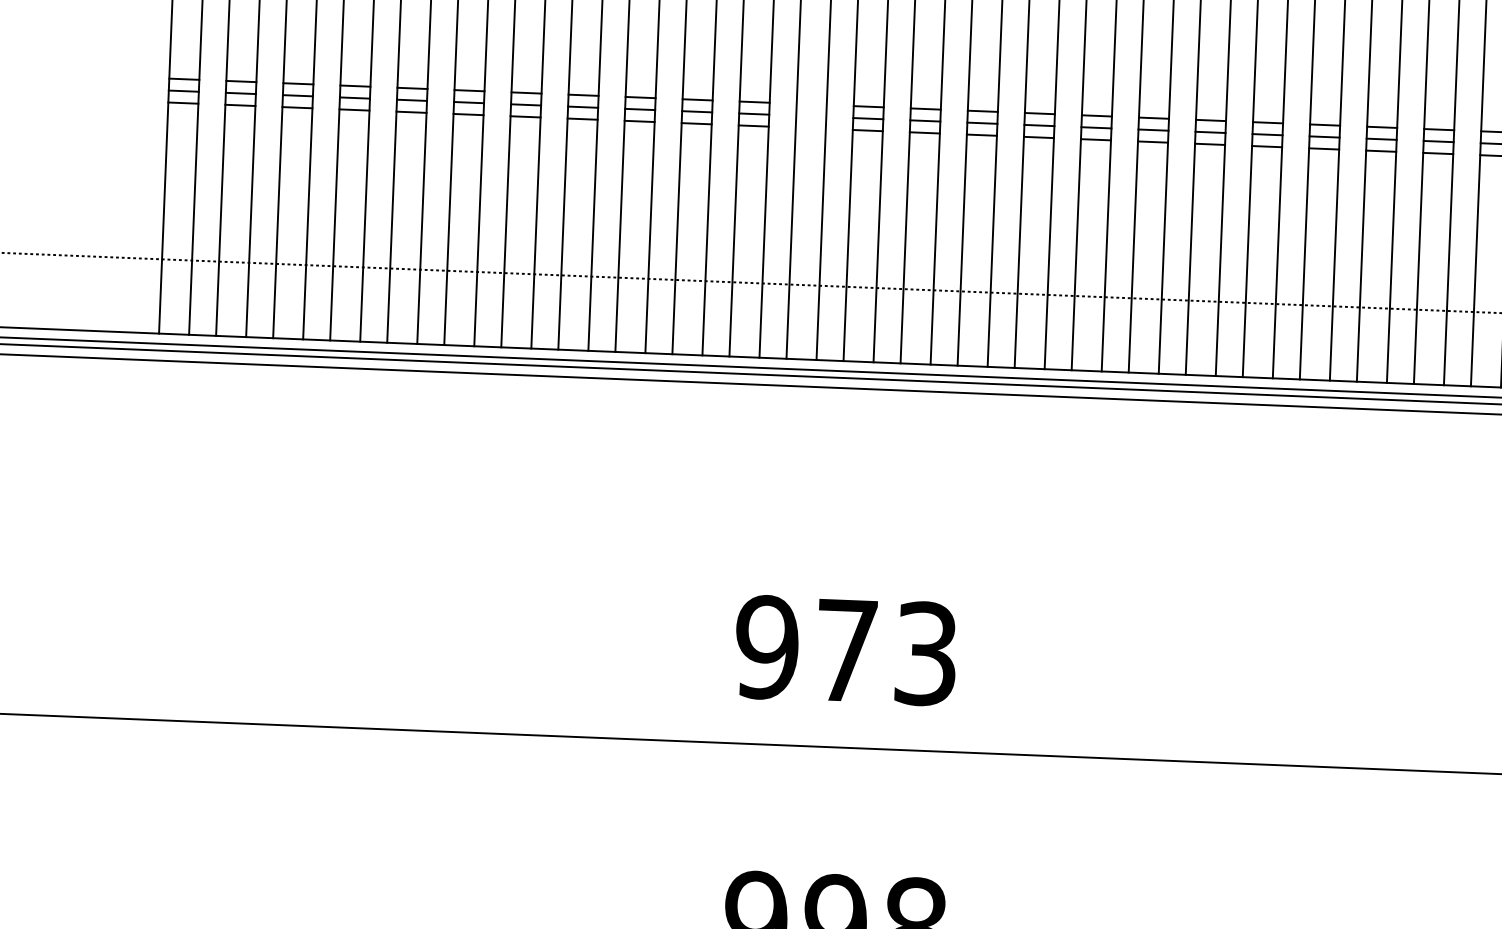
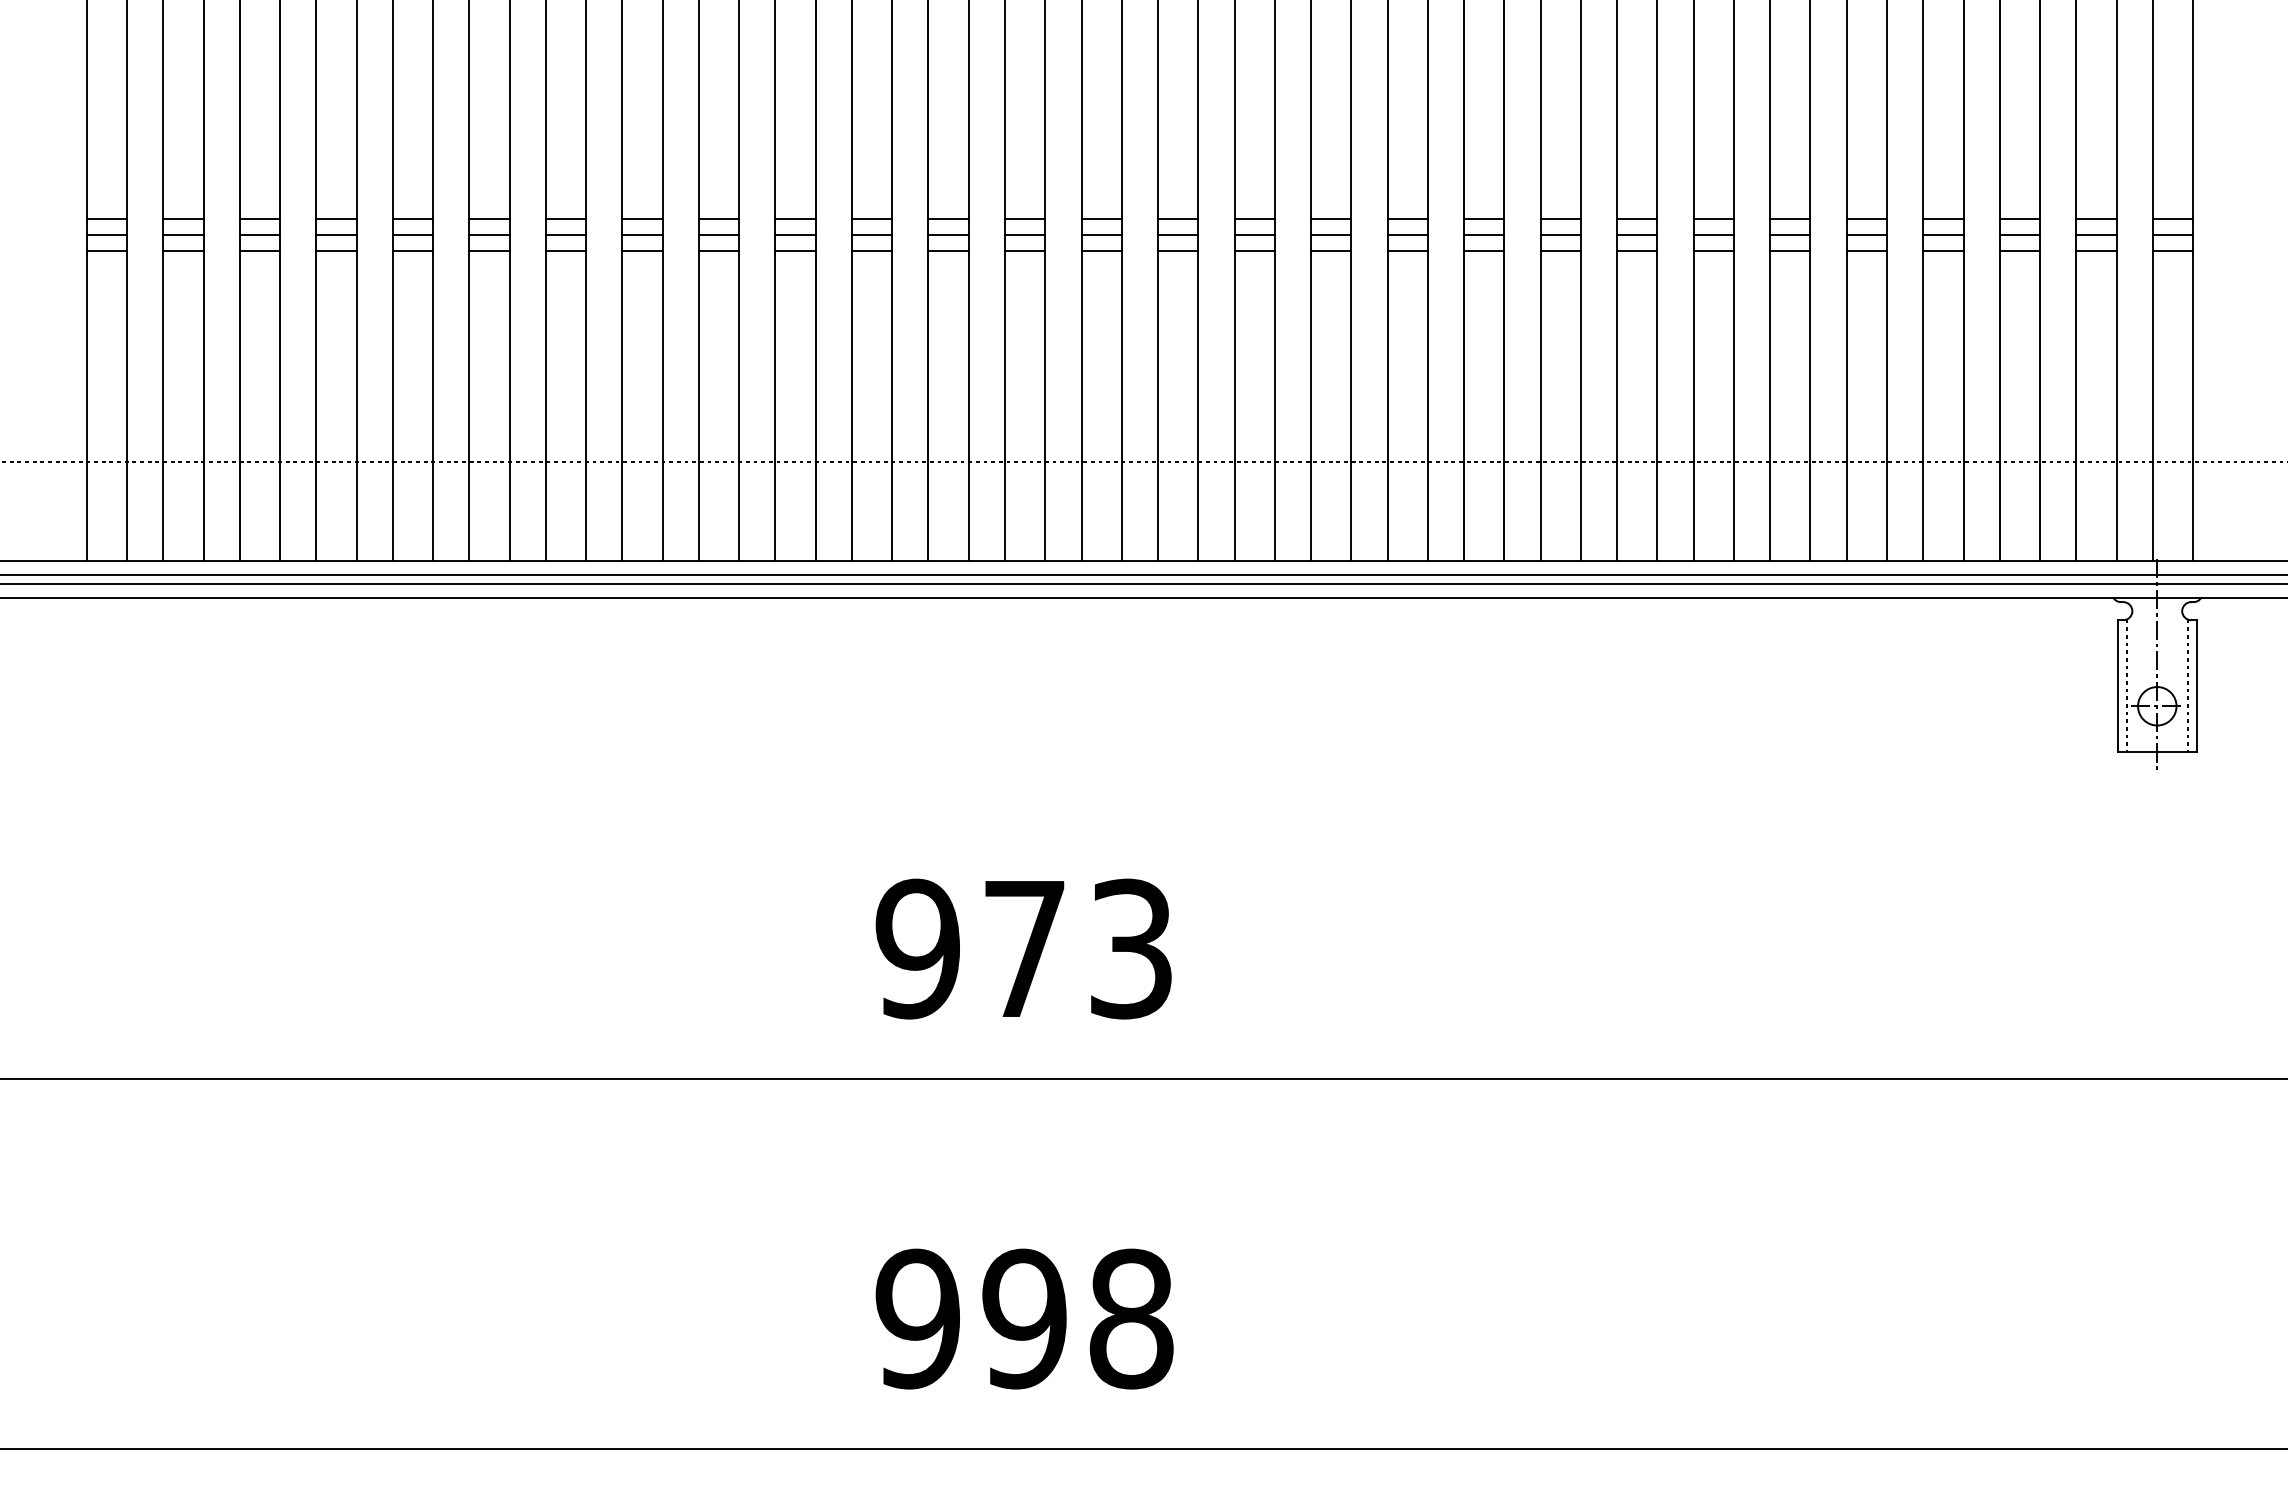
line: (811, 104) -> (948, 219), added
line: (811, 116) -> (948, 235), added
line: (810, 128) -> (948, 251), added

